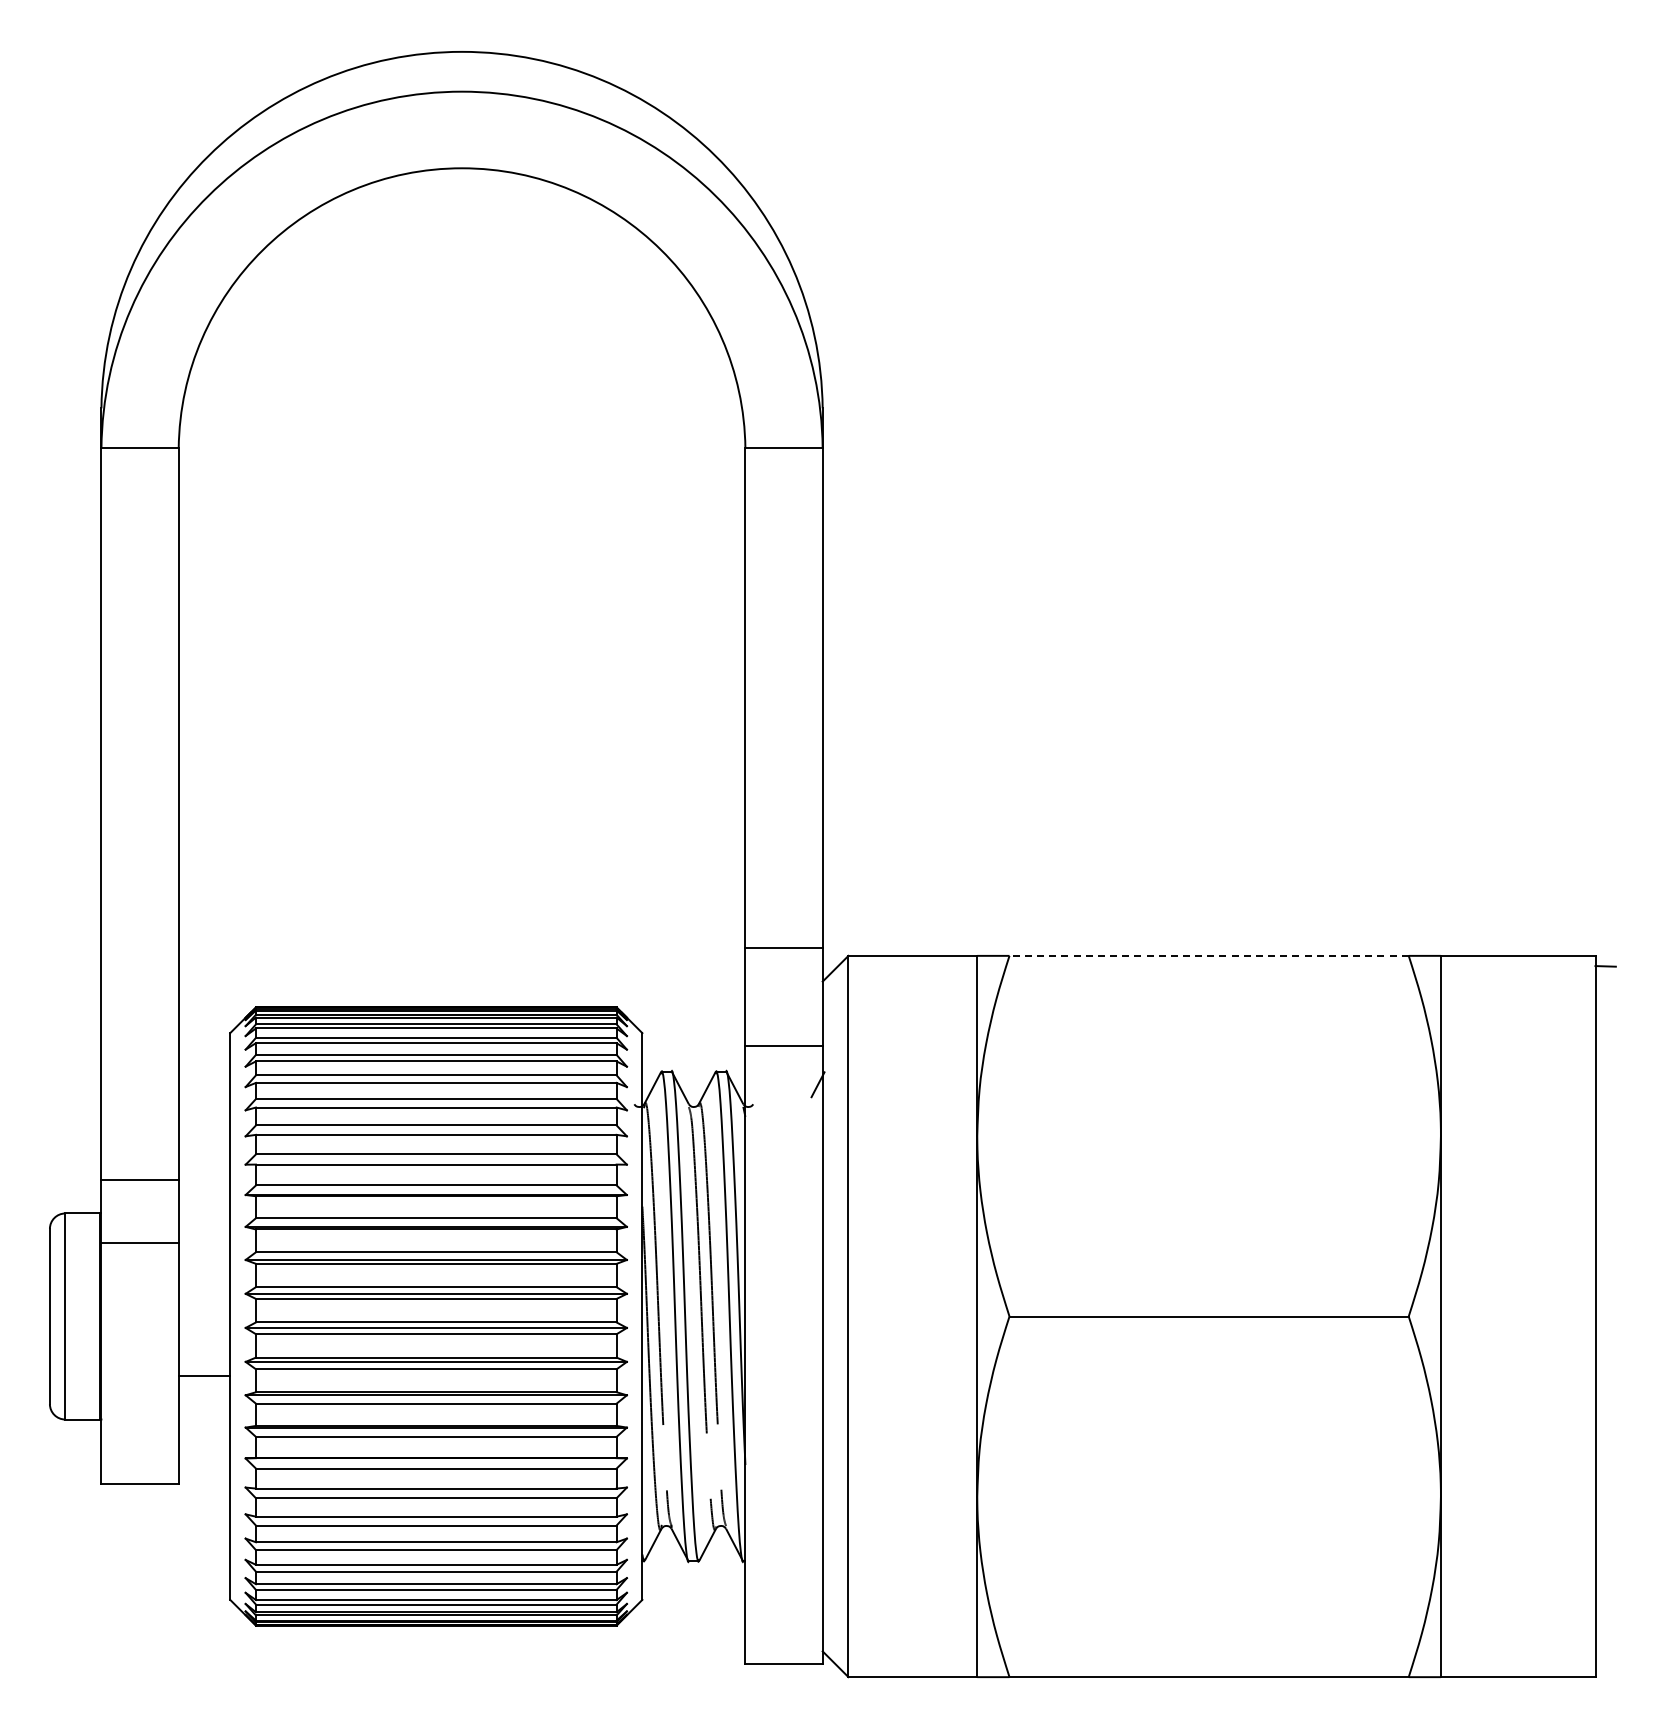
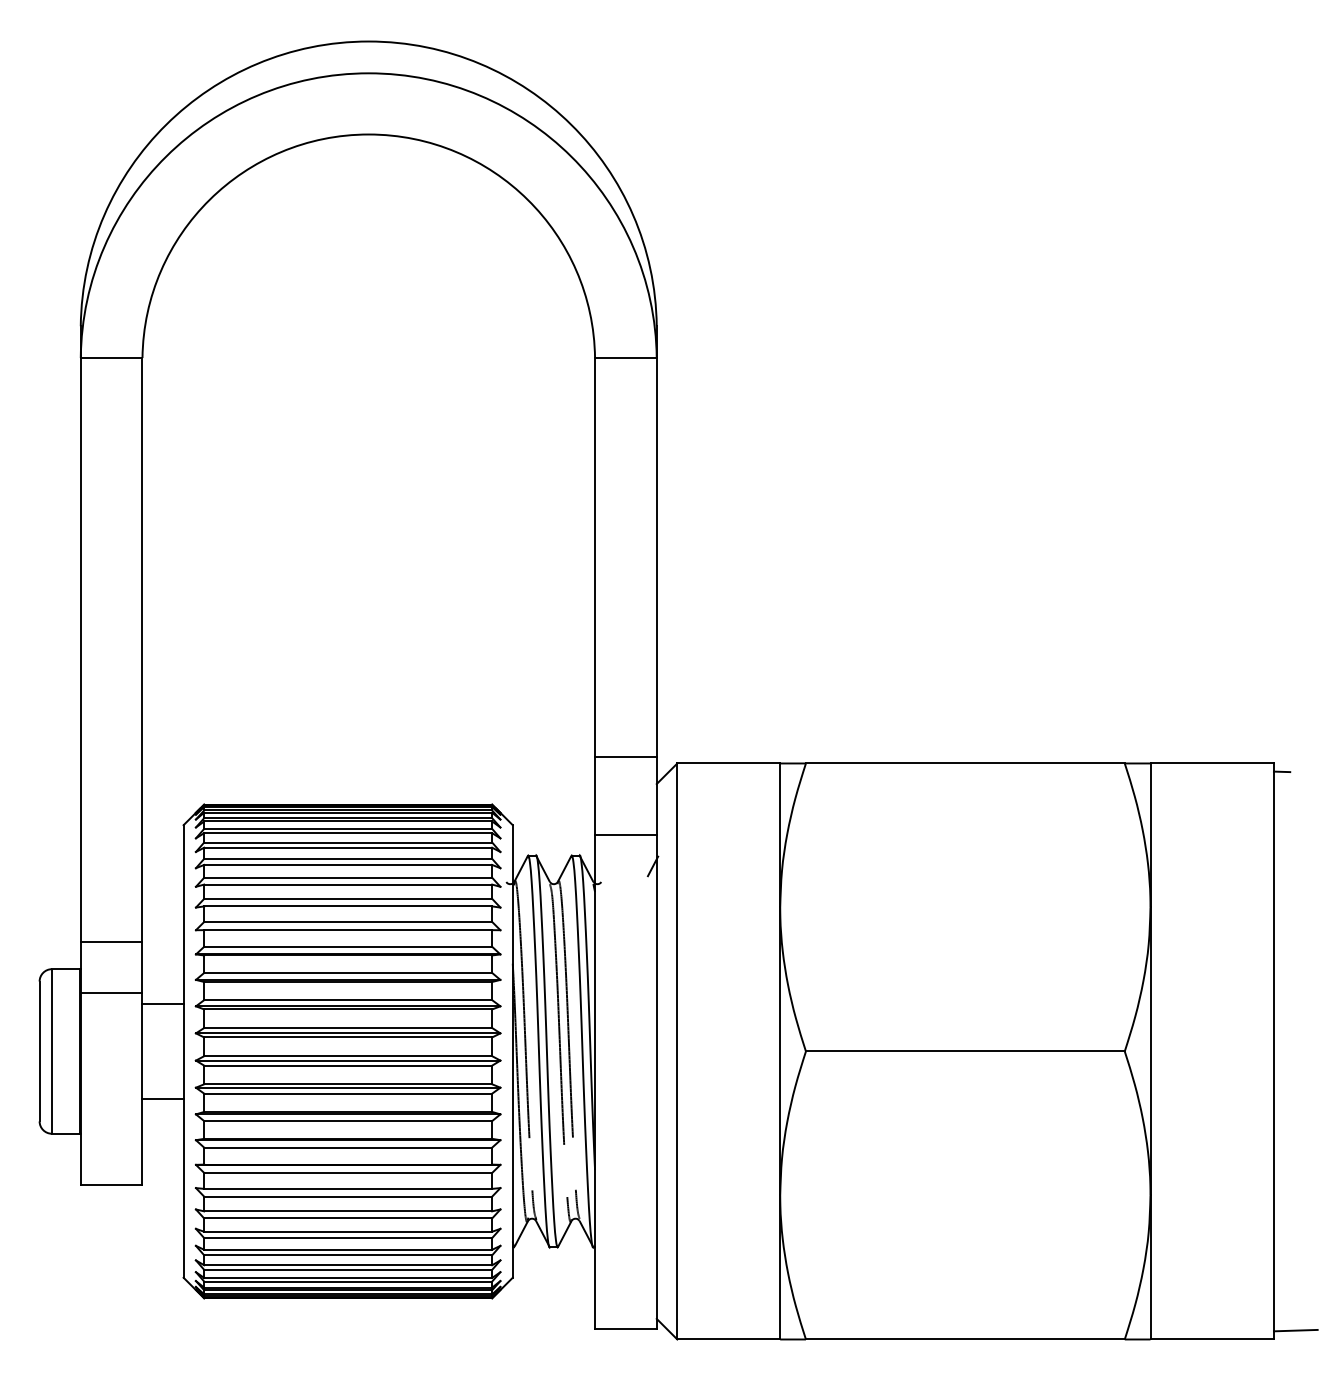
line: (1209, 955) -> (965, 763), dashed -> solid
line: (204, 1257) -> (163, 1004), added
line: (1622, 1665) -> (1295, 1330), added

